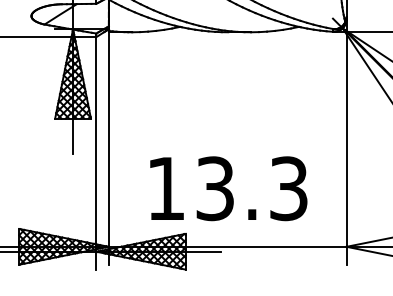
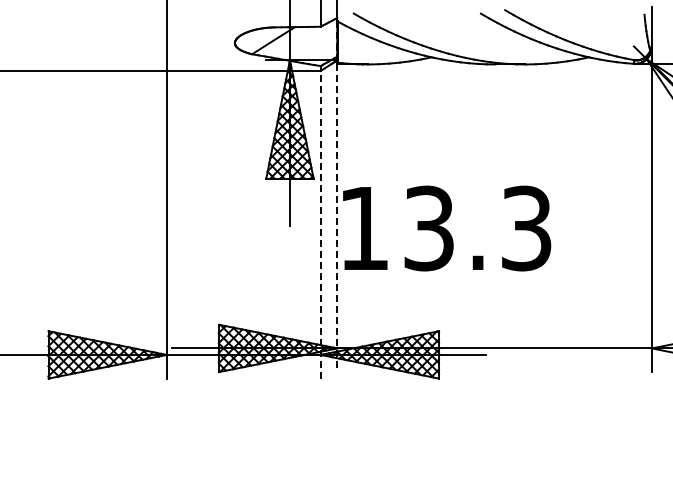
line: (109, 148) -> (337, 218), solid -> dashed
line: (96, 153) -> (320, 224), solid -> dashed
text: (229, 188) -> (447, 228), moved

